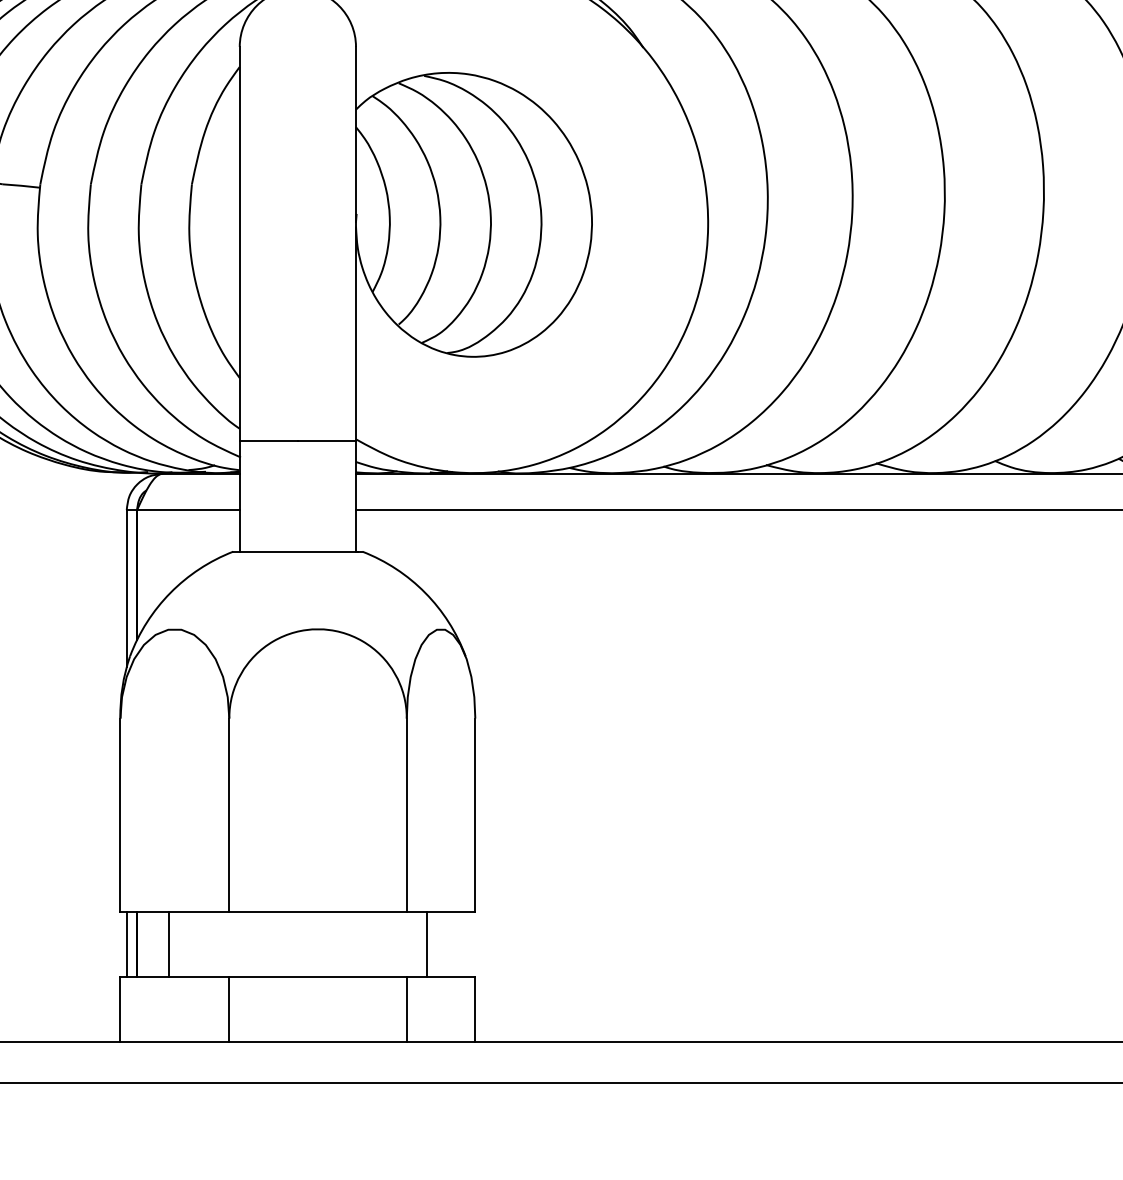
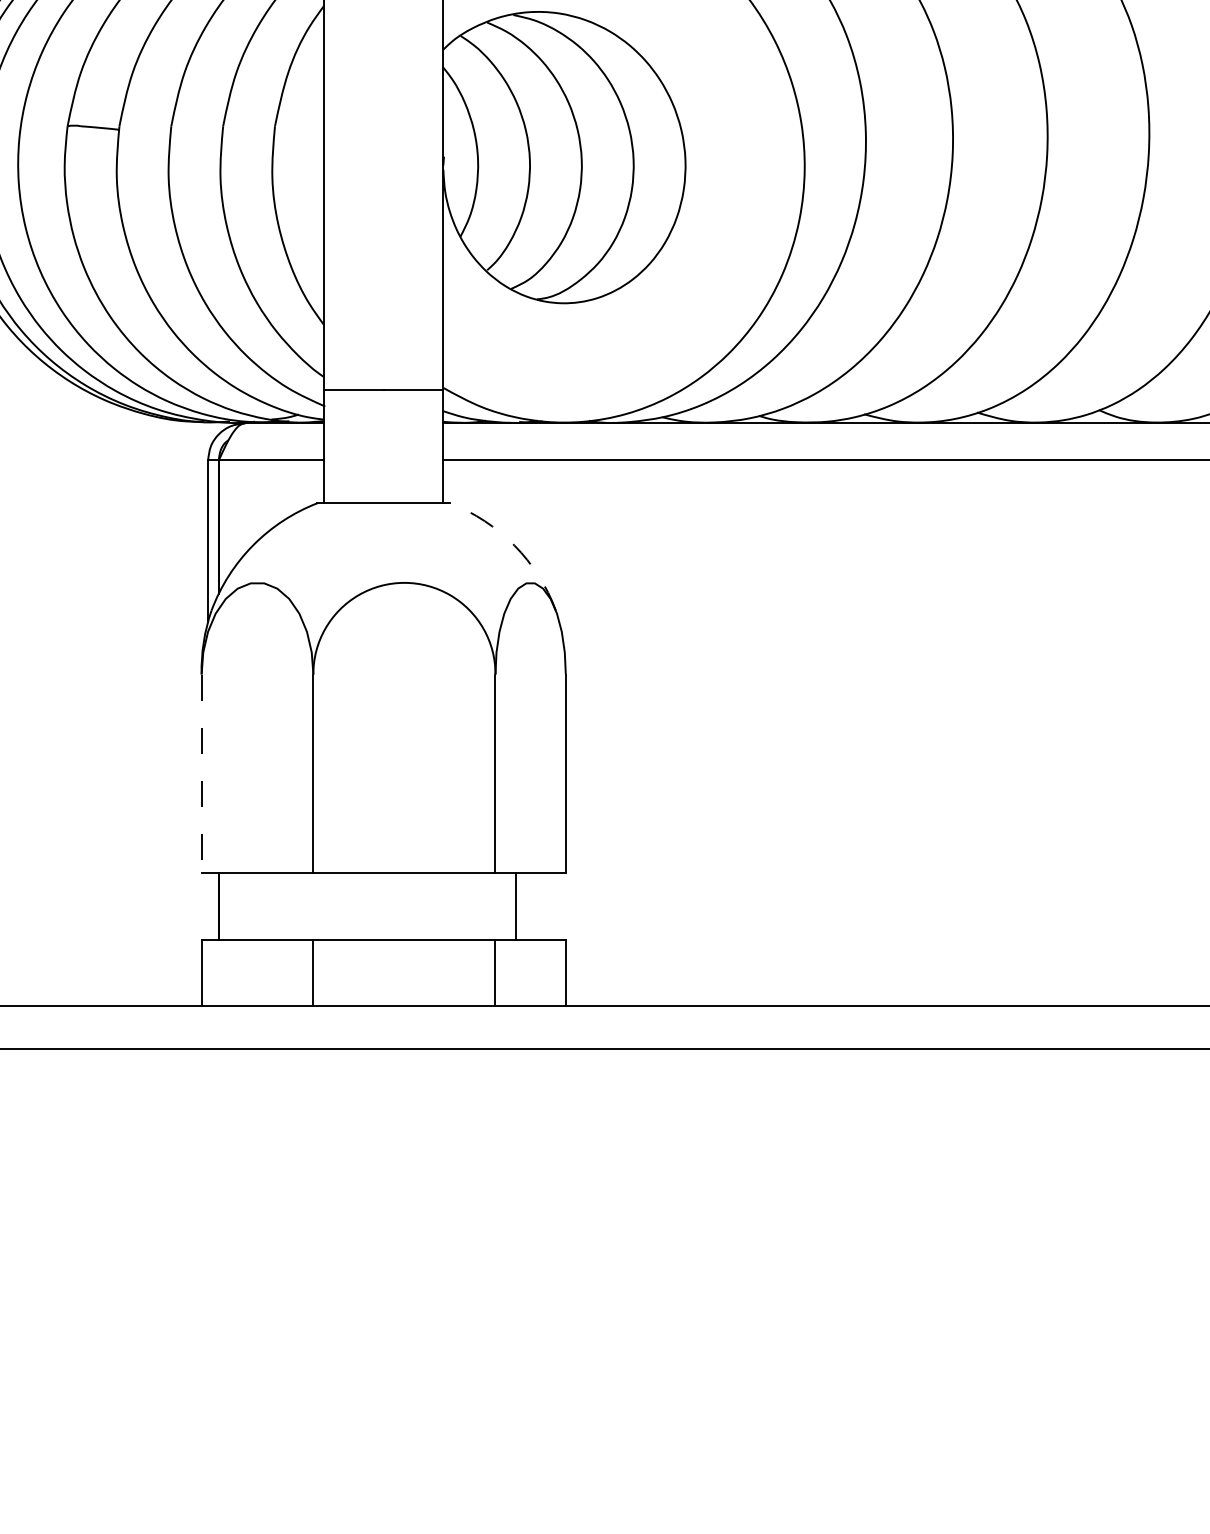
arc: (425, 592) -> (514, 545), solid -> dashed
line: (120, 816) -> (201, 774), solid -> dashed
line: (127, 944) -> (208, 906), removed
line: (169, 944) -> (251, 906), removed

